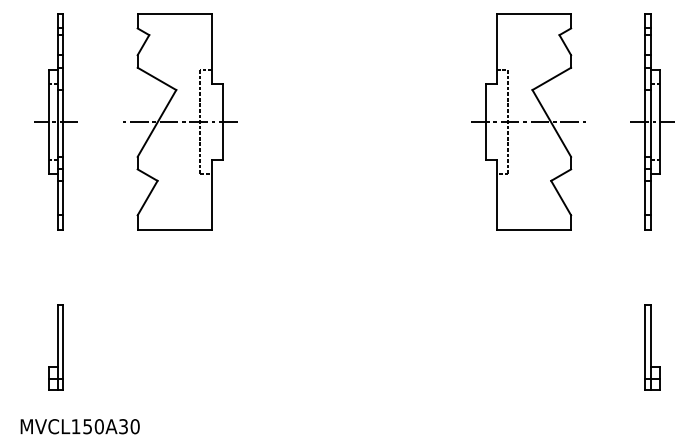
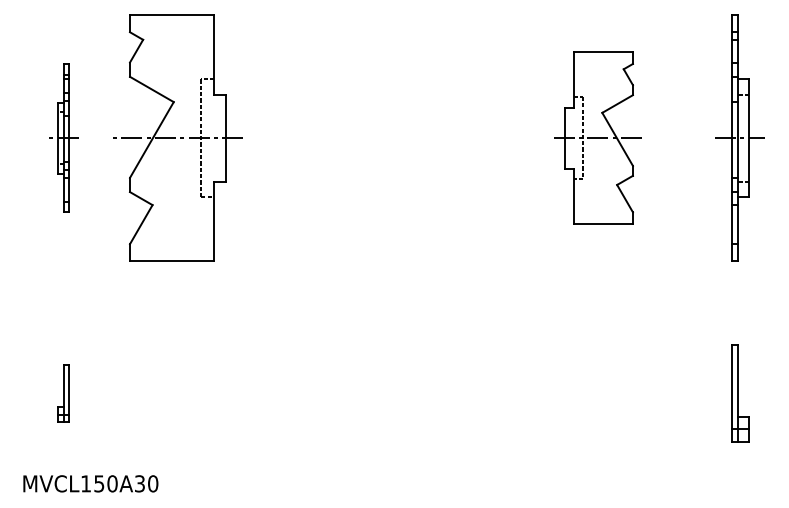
part: (56, 121) -> (63, 137), size x0.6
part: (179, 121) -> (177, 137), moved
part: (527, 121) -> (598, 137), size x0.7
part: (56, 347) -> (63, 393), size x0.6

